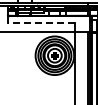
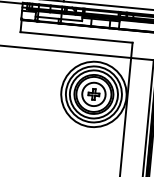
line: (41, 23) -> (76, 37), dashed -> solid

